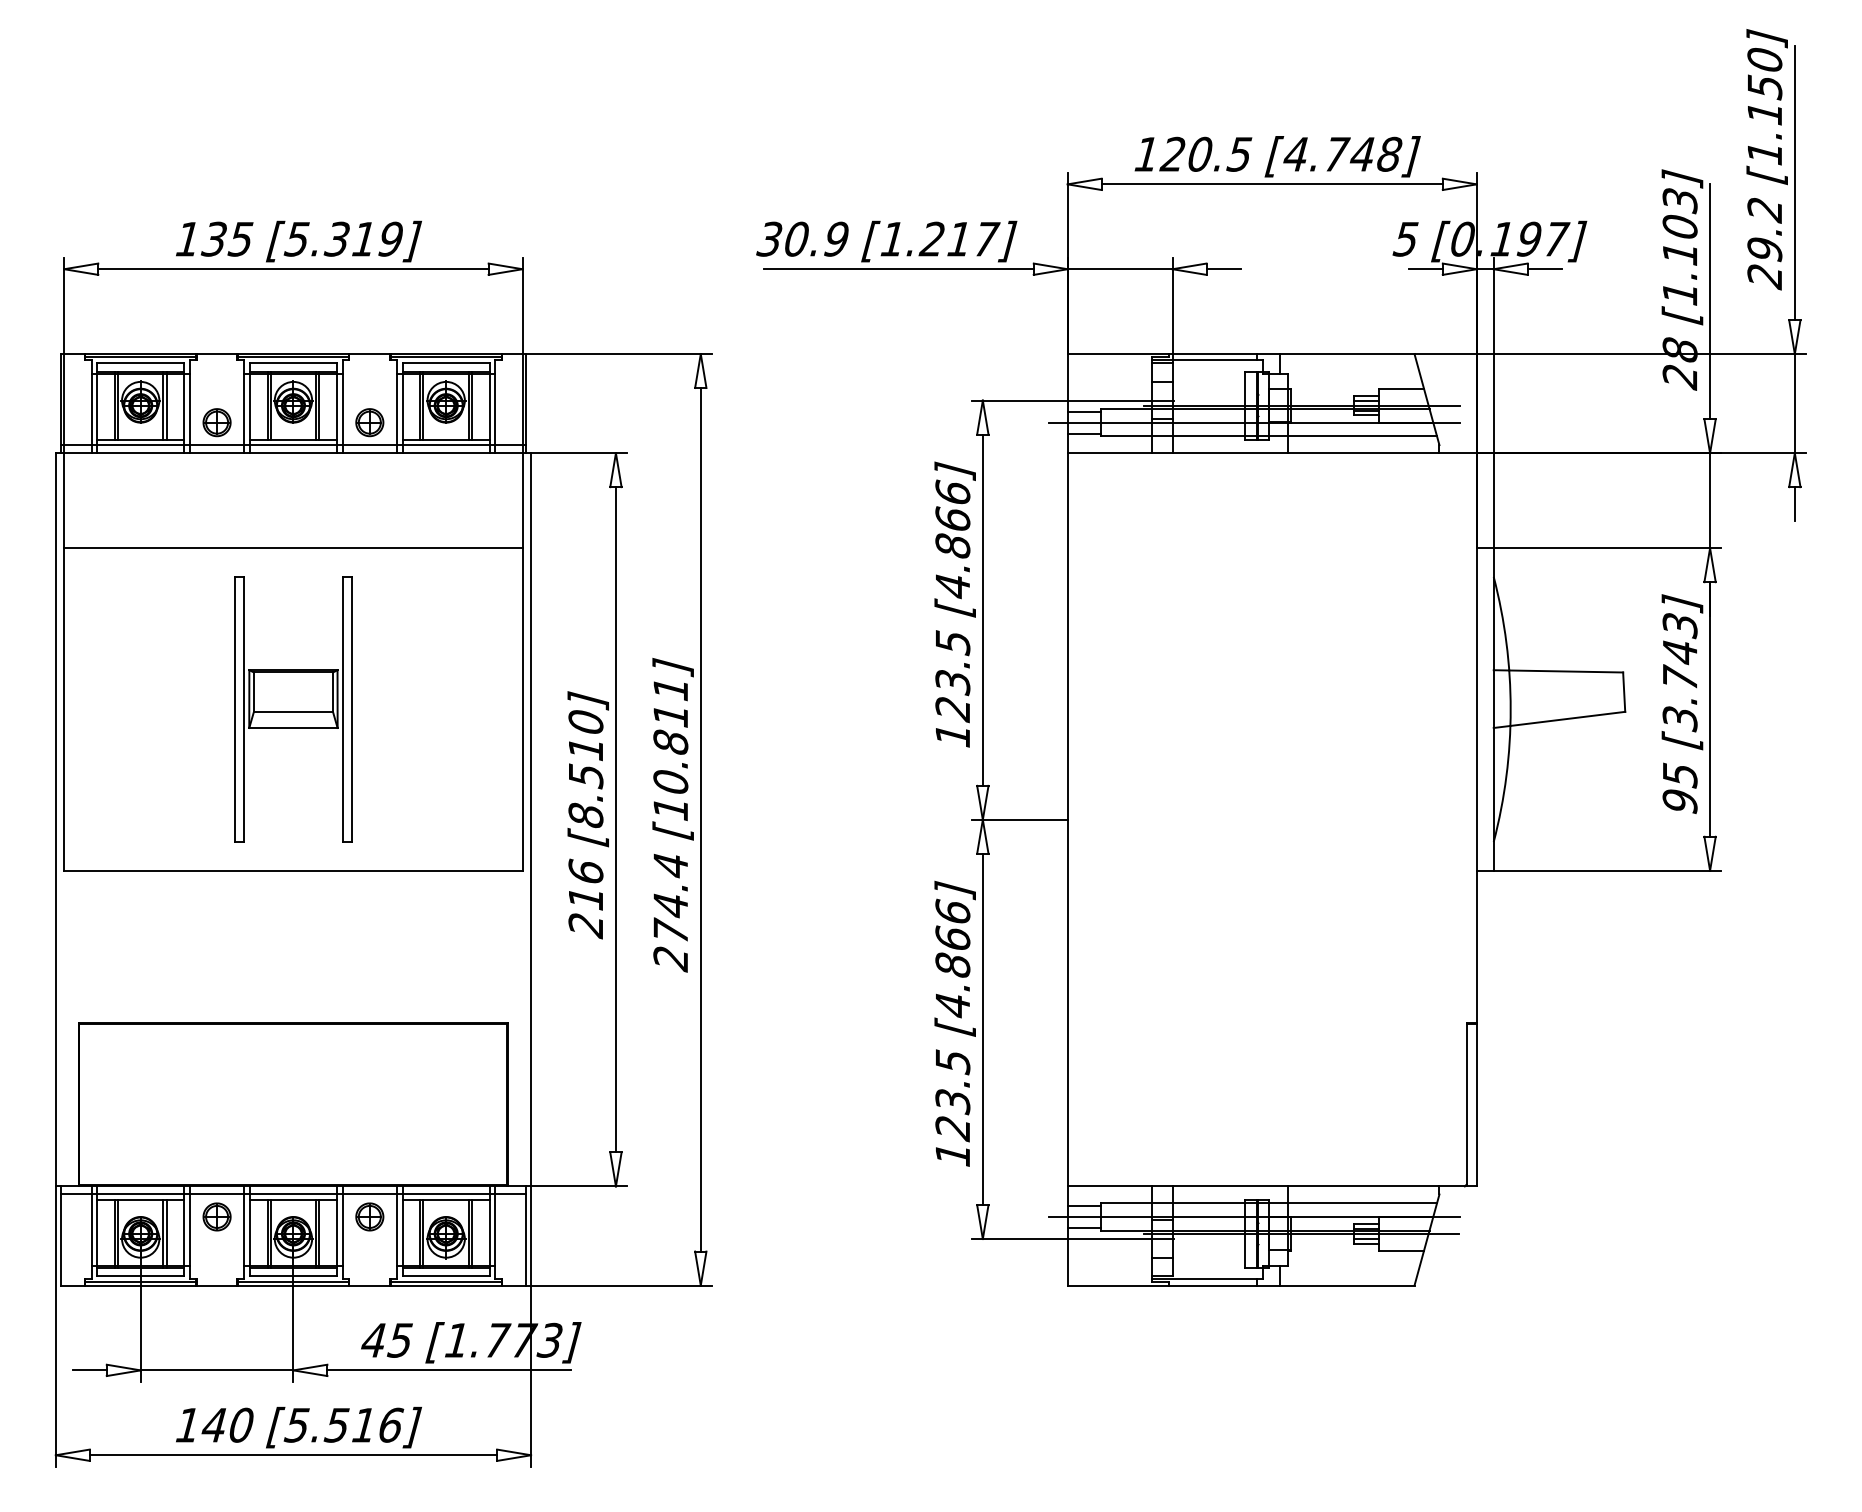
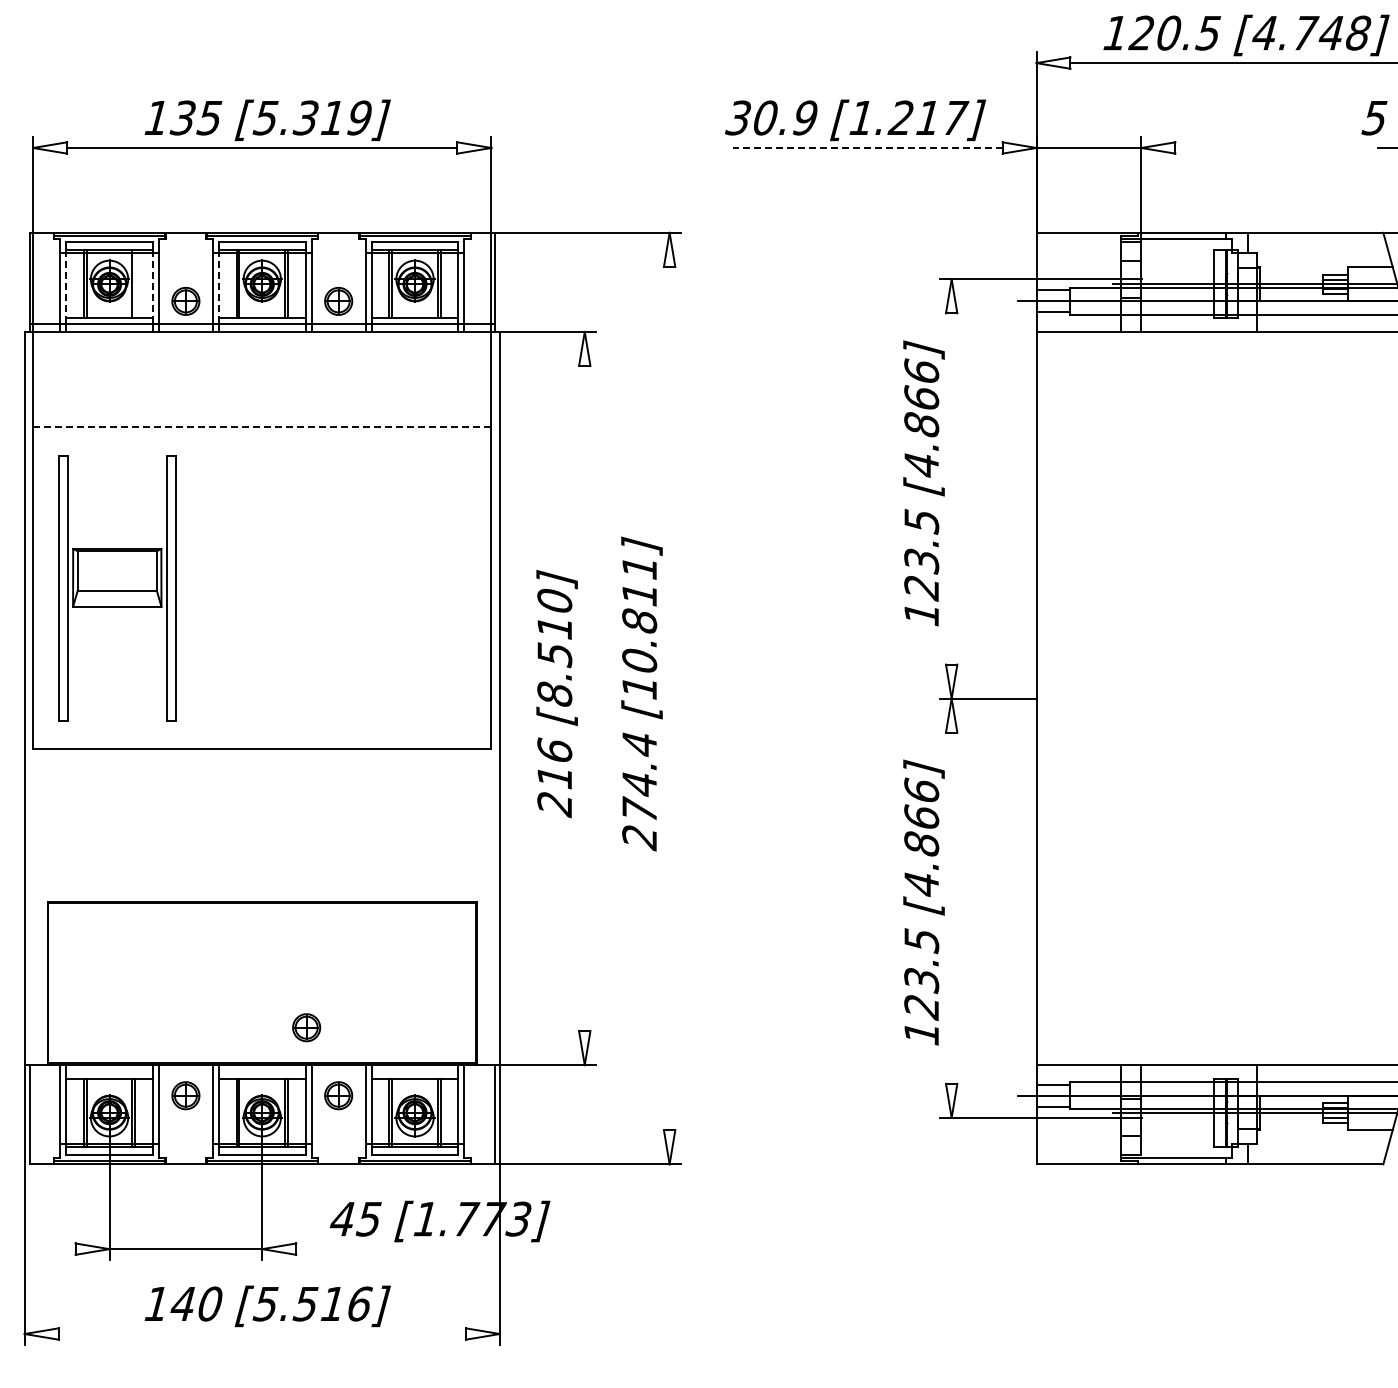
line: (899, 269) -> (868, 148), solid -> dashed
line: (1223, 269) -> (1192, 148), removed
line: (97, 405) -> (66, 284), solid -> dashed
line: (166, 405) -> (135, 284), removed
line: (184, 405) -> (153, 284), solid -> dashed
line: (250, 405) -> (219, 284), solid -> dashed
line: (292, 548) -> (261, 427), solid -> dashed
line: (982, 609) -> (951, 488), removed
part: (293, 709) -> (117, 588), moved
line: (615, 819) -> (584, 698), removed
line: (700, 819) -> (669, 698), removed
line: (982, 1029) -> (951, 908), removed
part: (337, 1148) -> (306, 1027), added
line: (292, 1194) -> (261, 1073), removed
line: (89, 1370) -> (58, 1249), removed
line: (449, 1370) -> (418, 1249), removed
line: (293, 1455) -> (262, 1334), removed

